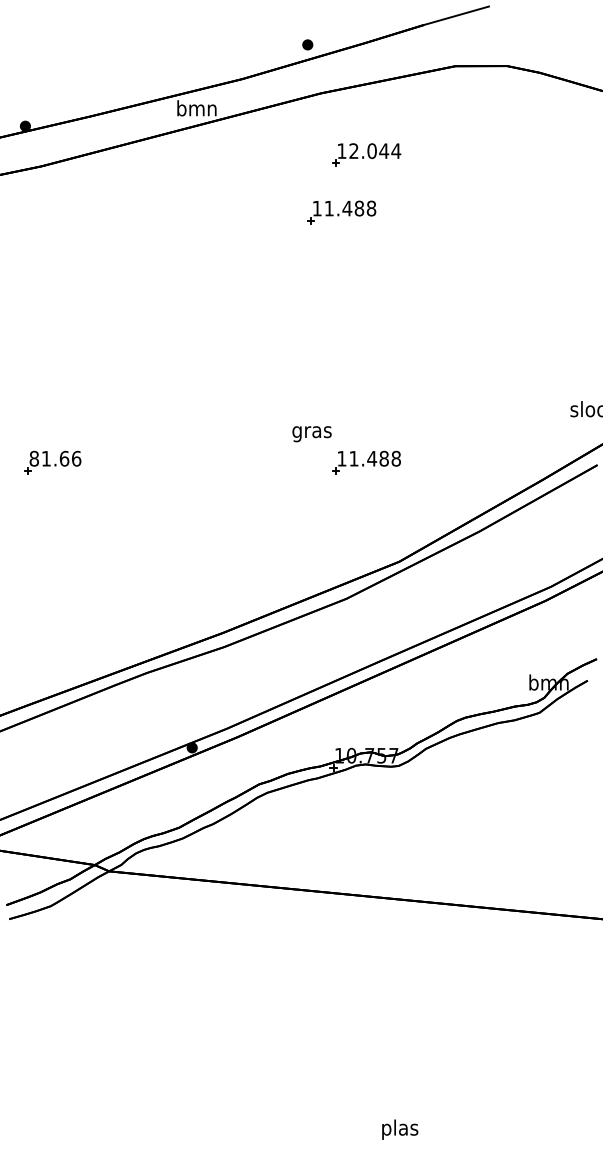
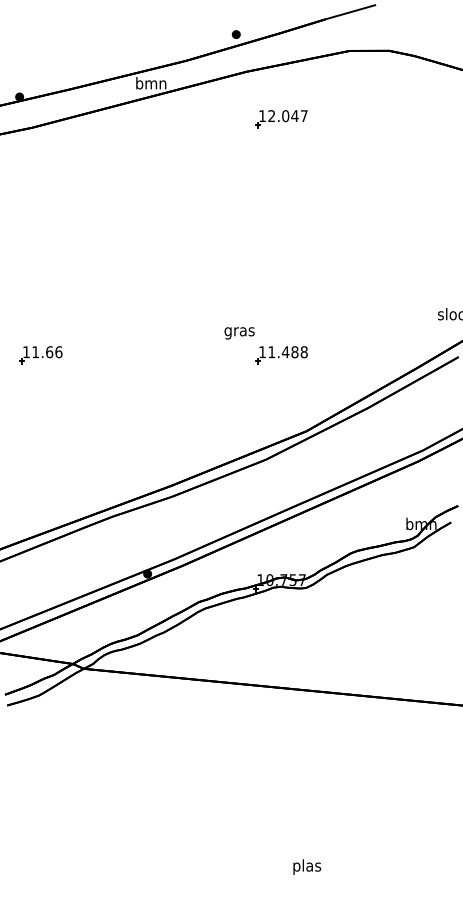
text: (396, 150) -> (304, 115), 12.044 -> 12.047
part: (341, 212) -> (262, 163), removed
text: (34, 459) -> (26, 352), 81.66 -> 11.66

